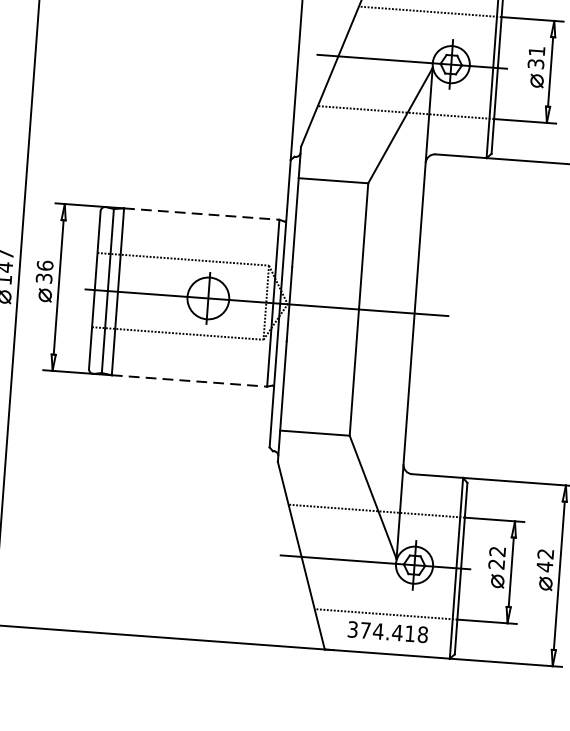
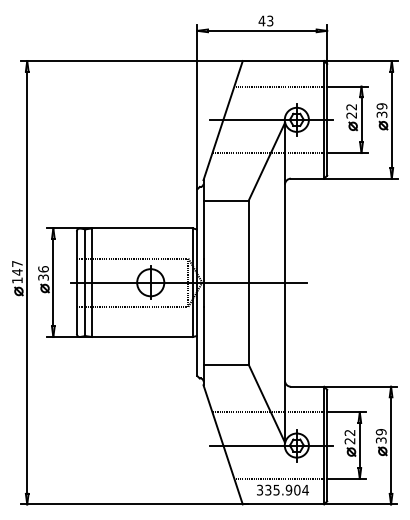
text: (536, 57) -> (351, 111), 31 -> 22
line: (201, 214) -> (142, 228), dashed -> solid
line: (189, 381) -> (142, 337), dashed -> solid
text: (544, 560) -> (380, 436), 42 -> 39
text: (393, 631) -> (286, 489), 374.418 -> 335.904

